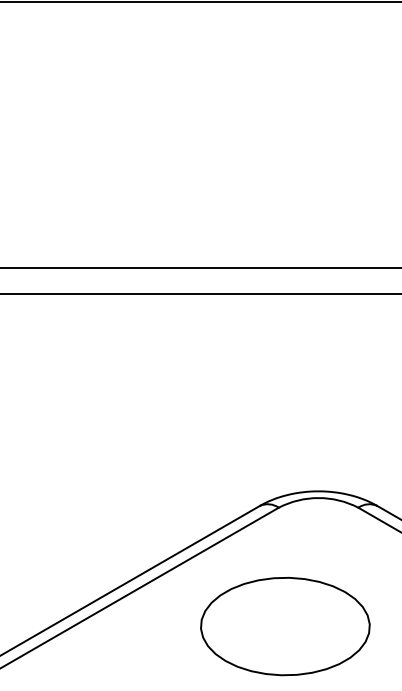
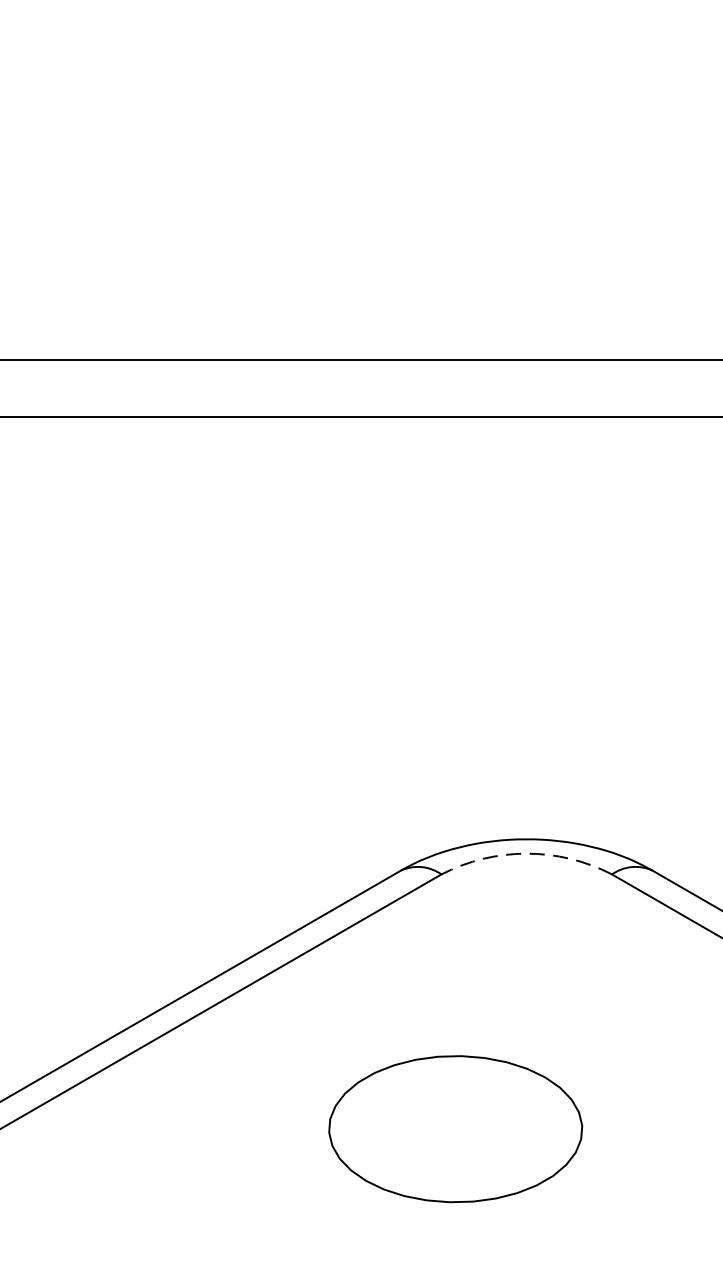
arc: (318, 498) -> (526, 854), solid -> dashed
part: (285, 626) -> (455, 1128), size x0.7

